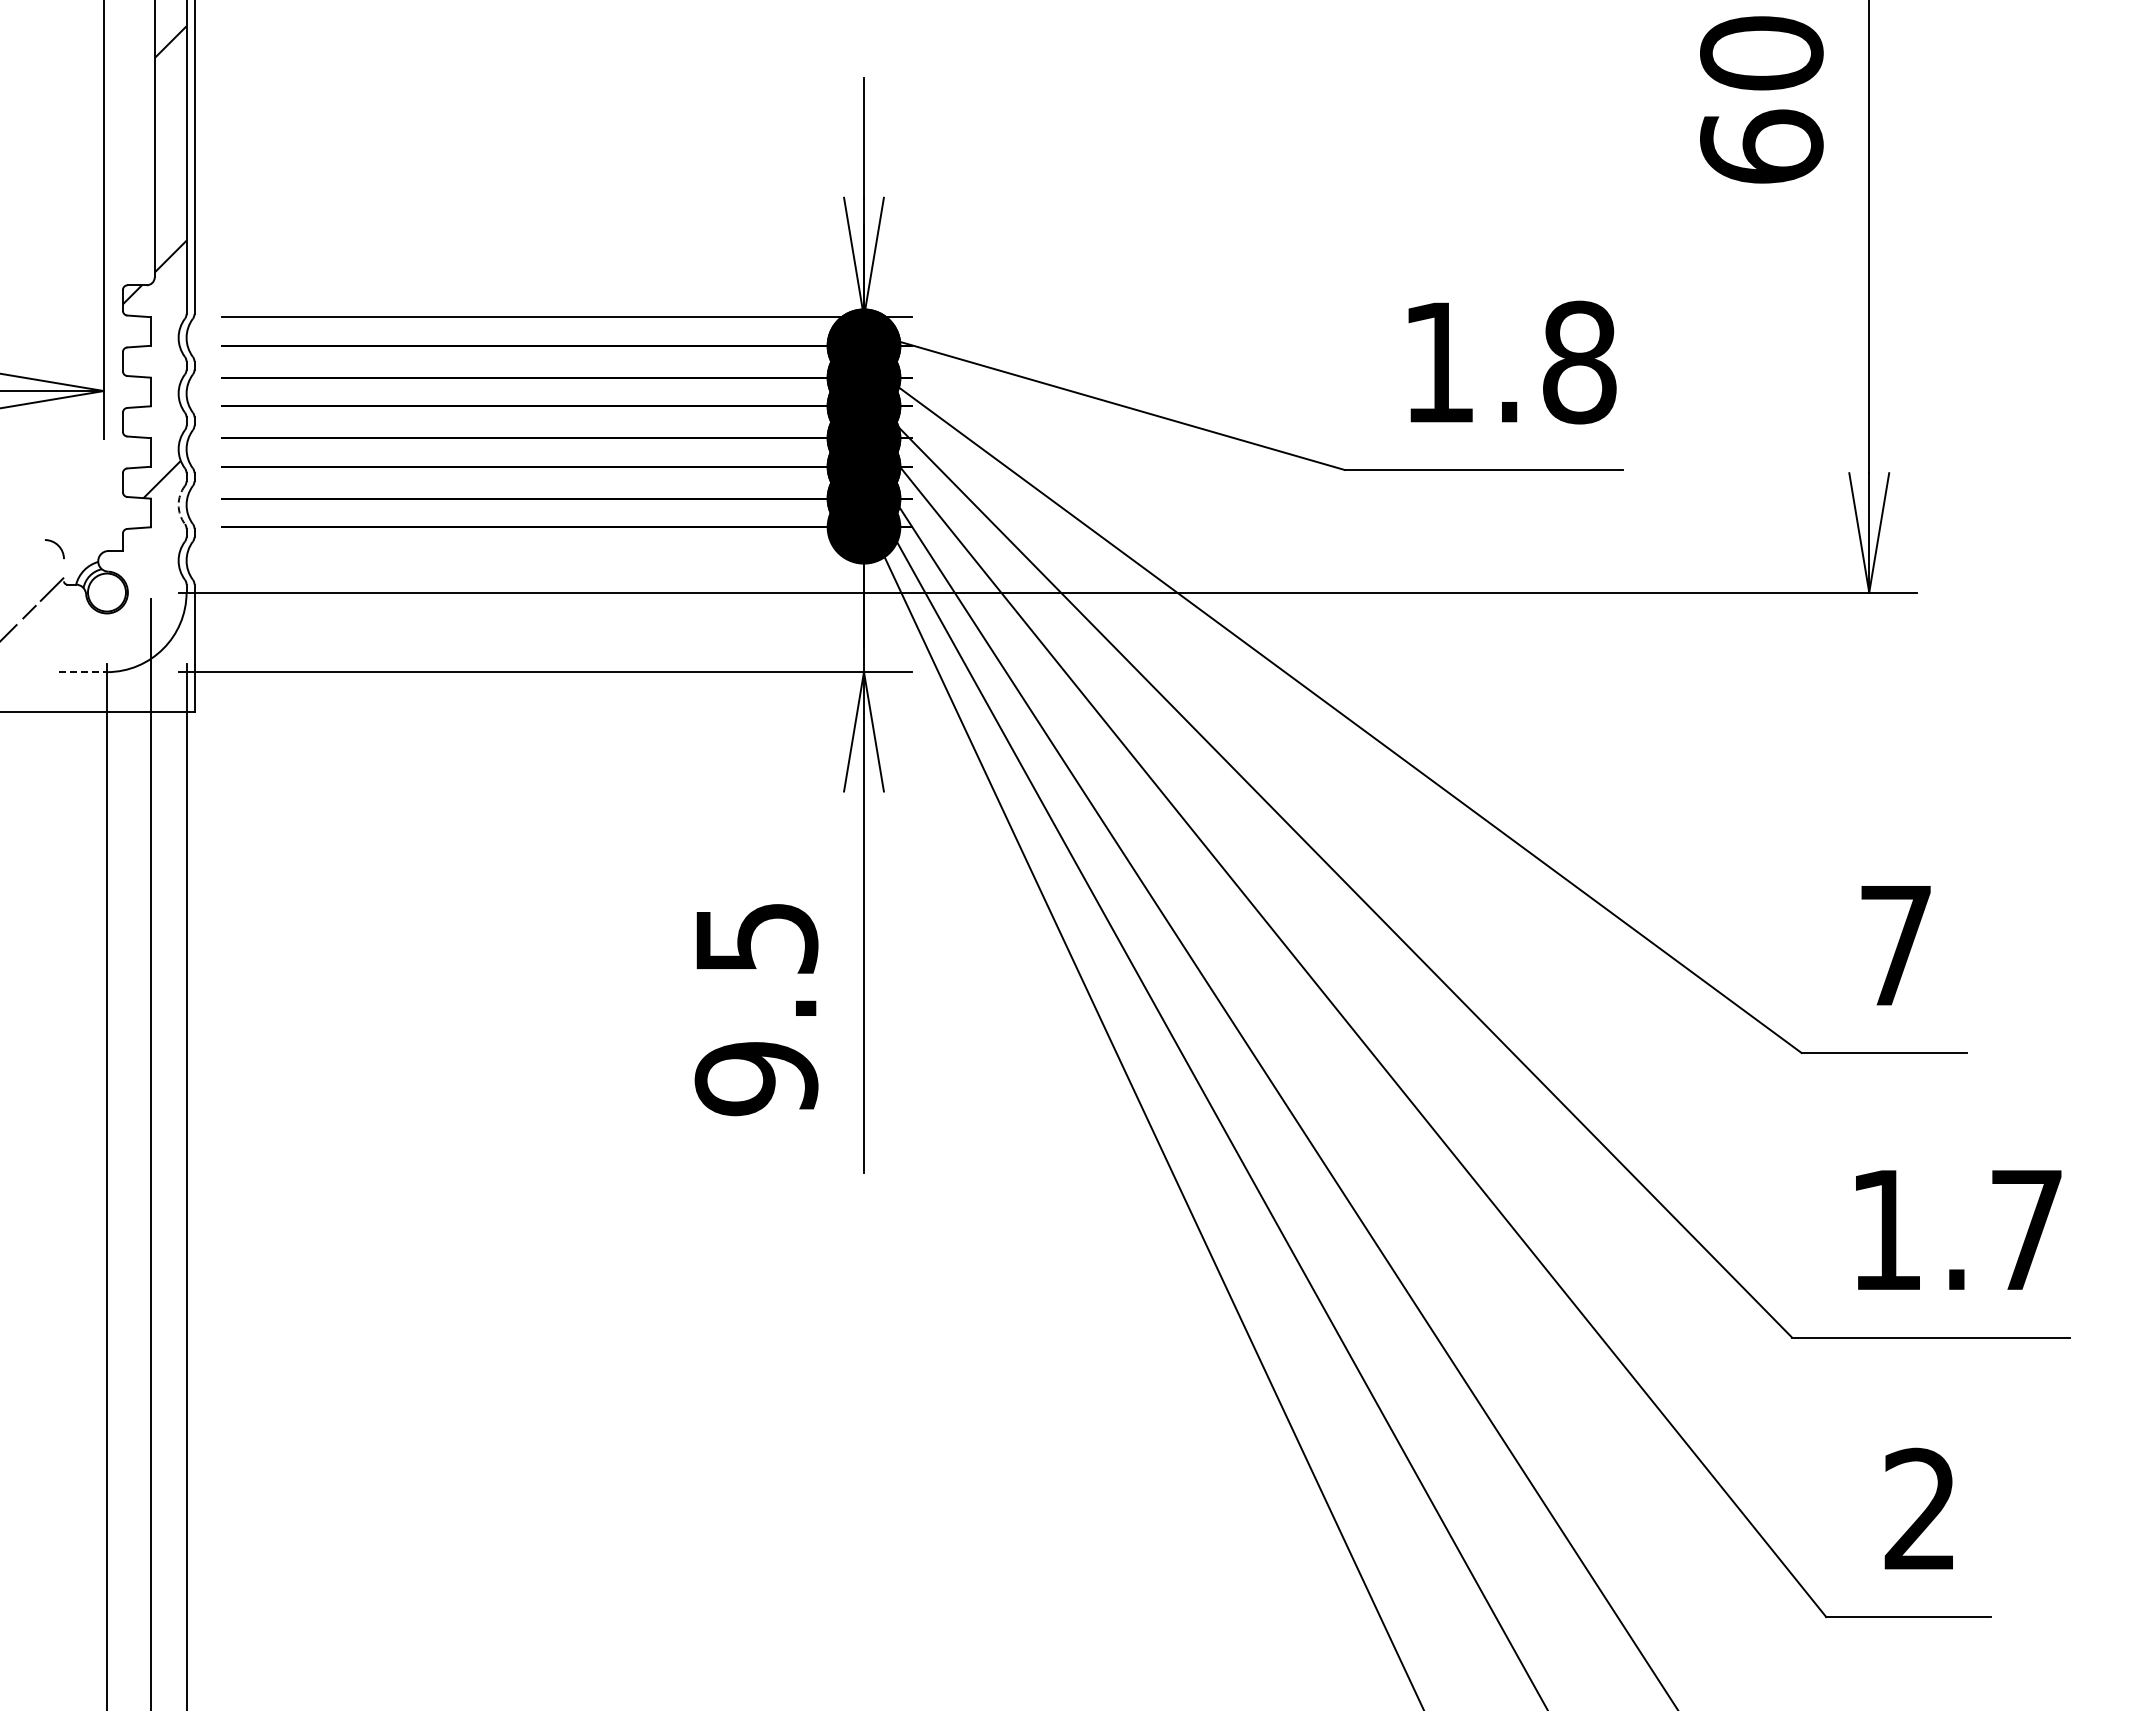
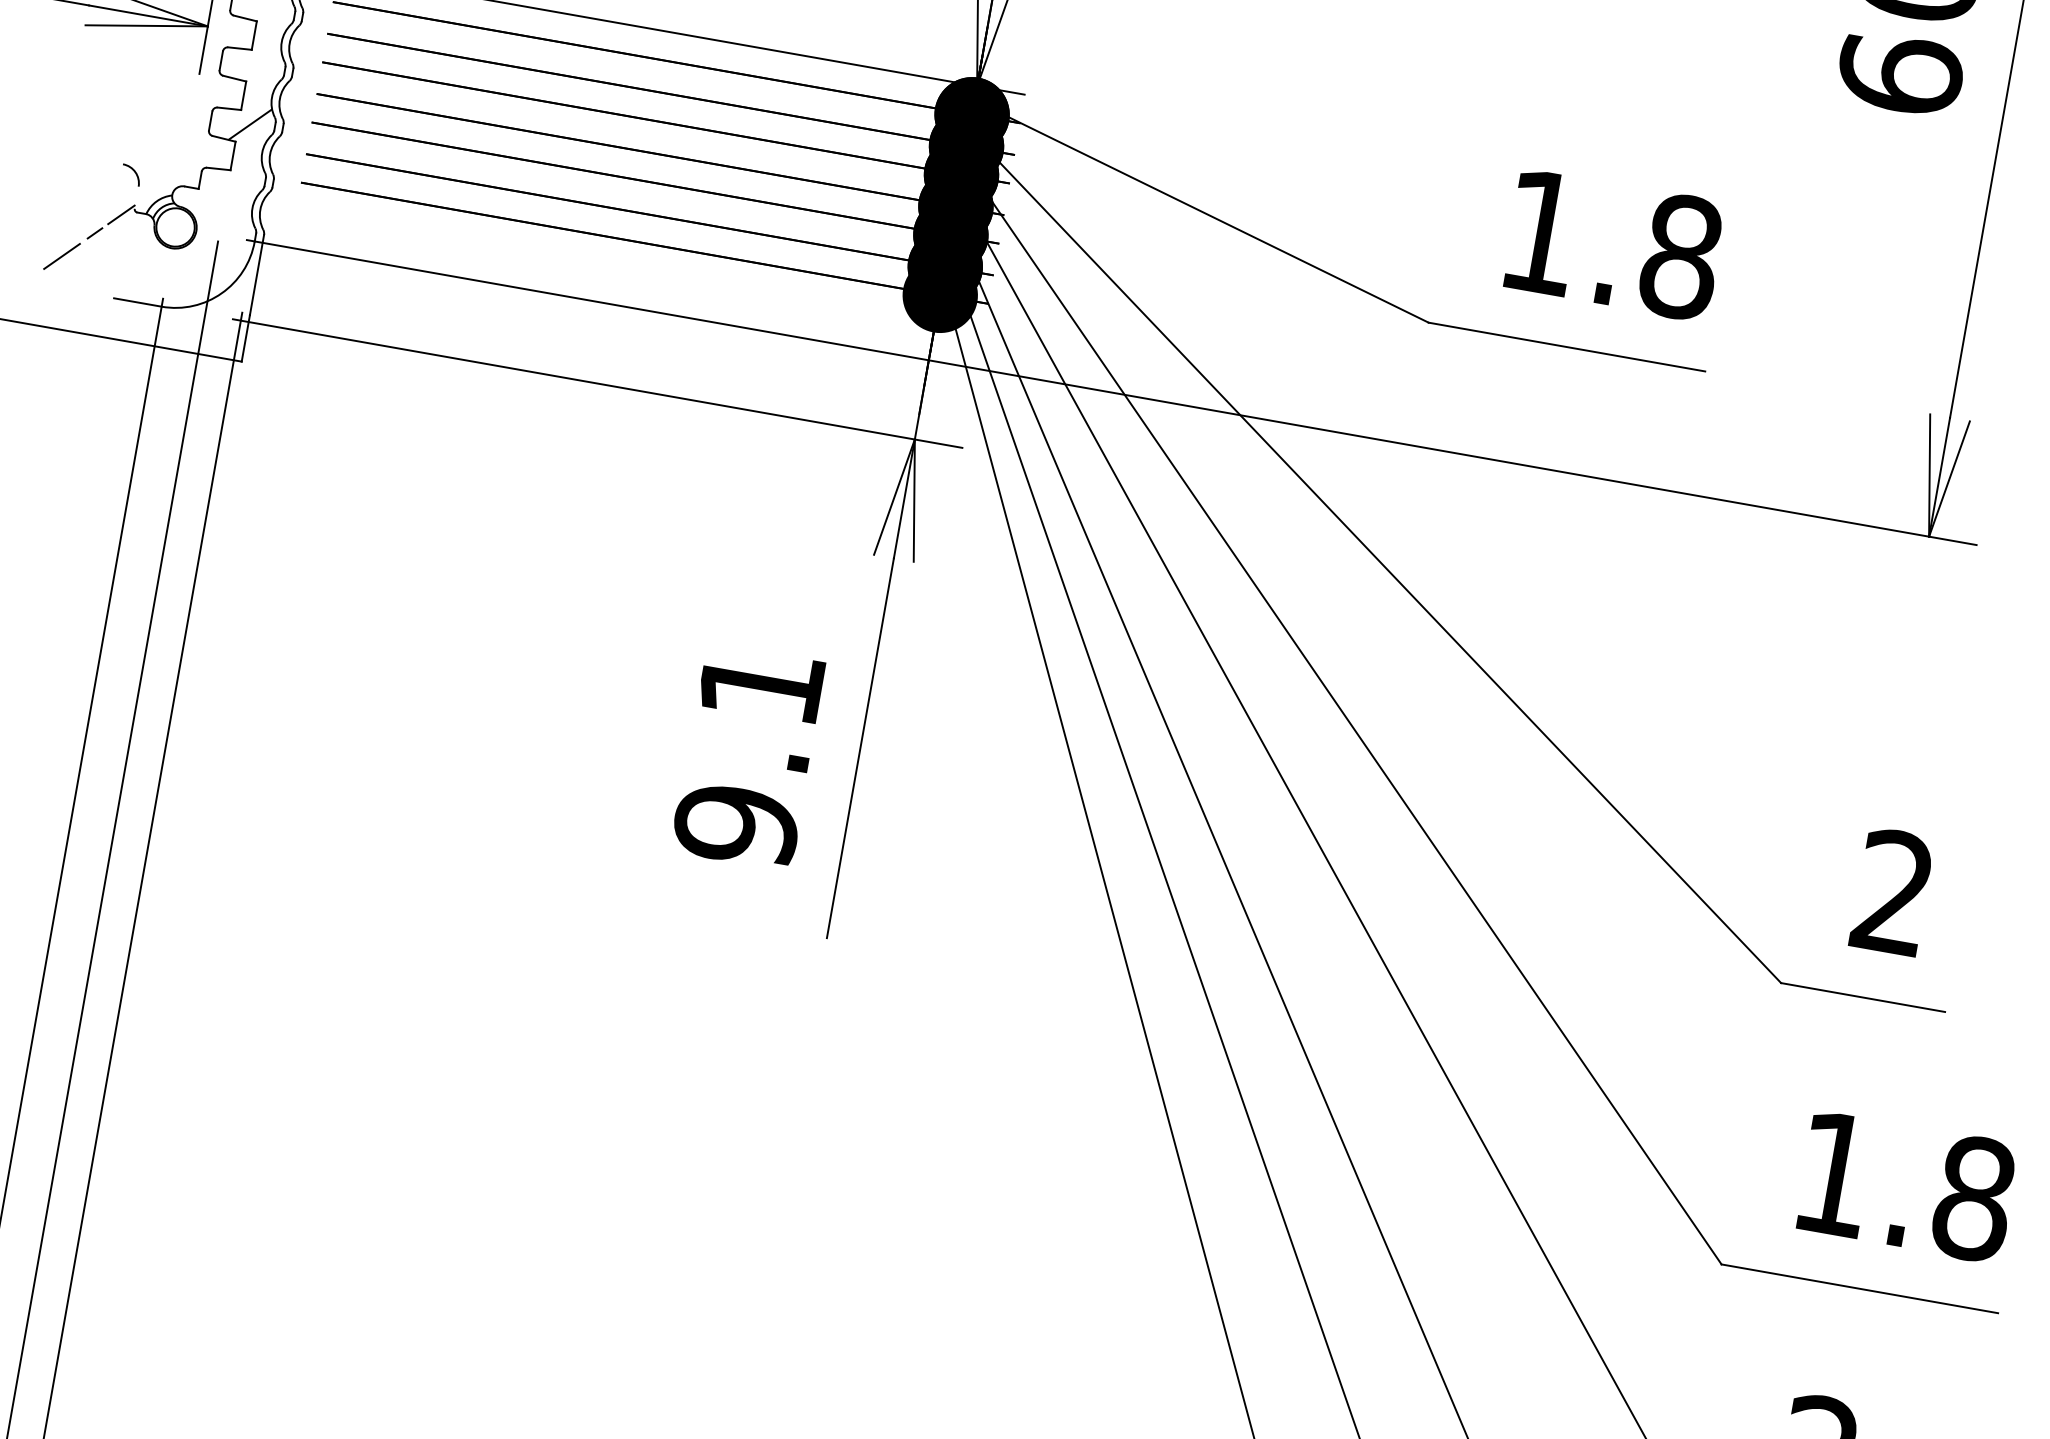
arc: (178, 505) -> (261, 153), dashed -> solid
line: (83, 672) -> (138, 302), dashed -> solid
text: (757, 938) -> (762, 685), 9.5 -> 9.1
text: (1895, 944) -> (1893, 891), 7 -> 2
text: (2026, 1230) -> (1973, 1199), 1.7 -> 1.8

